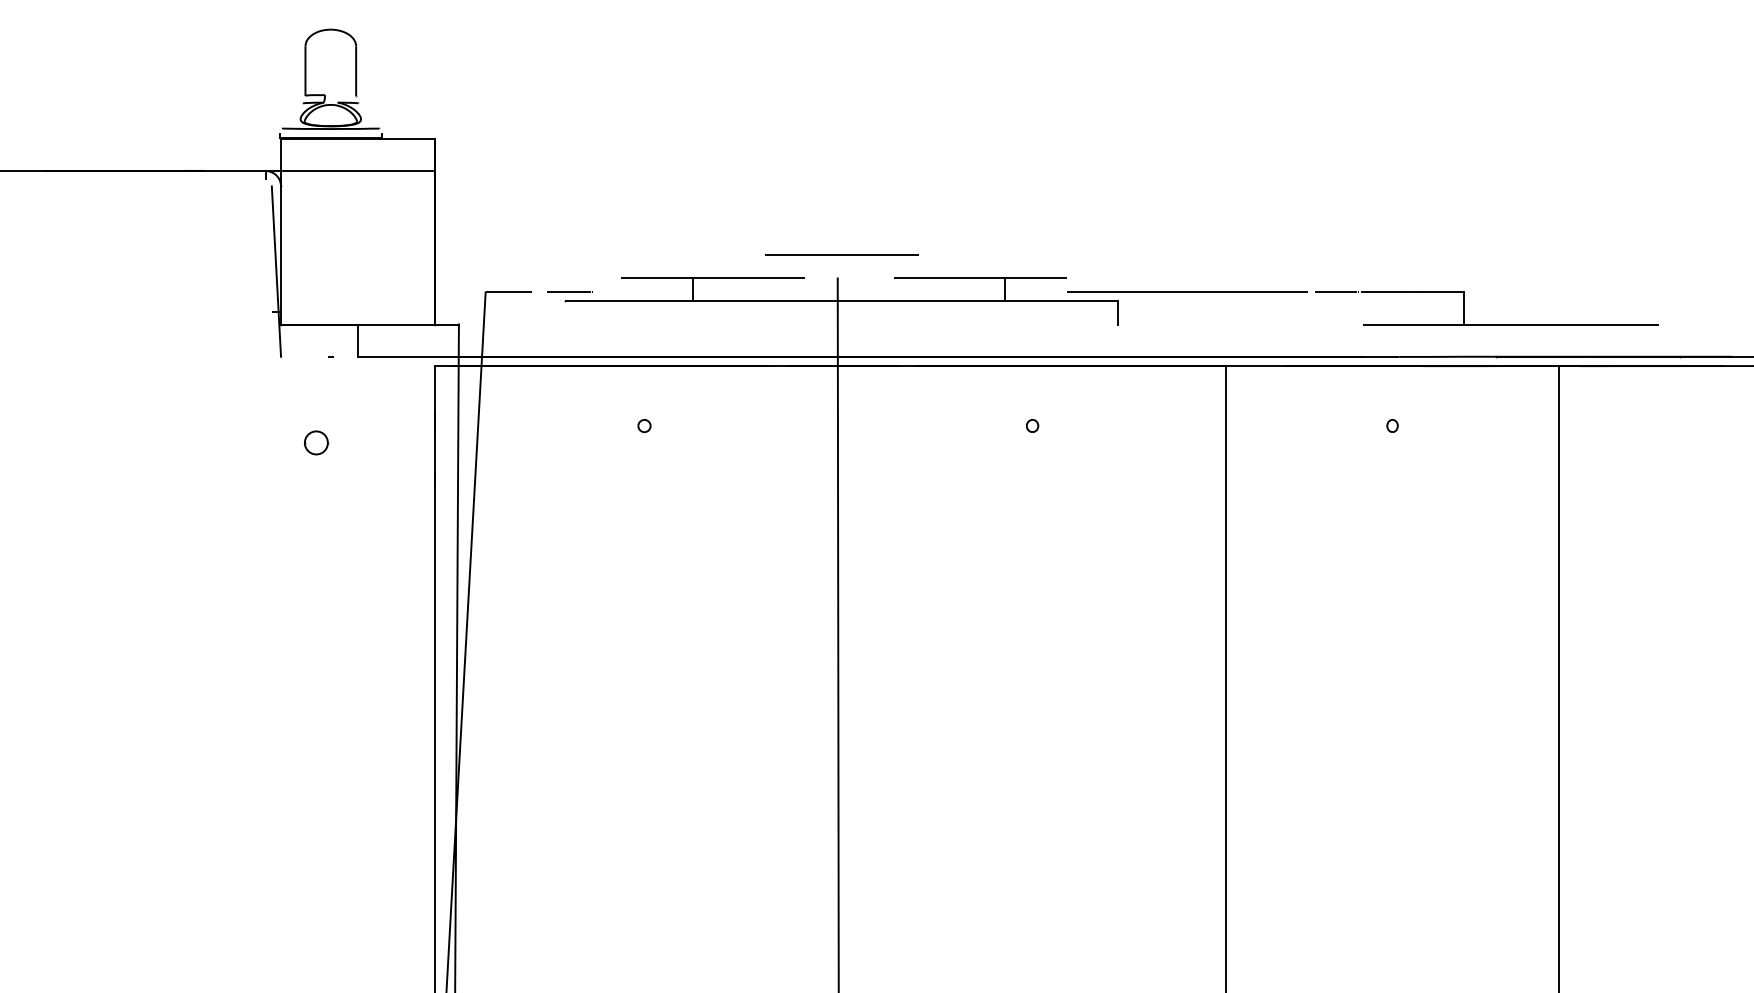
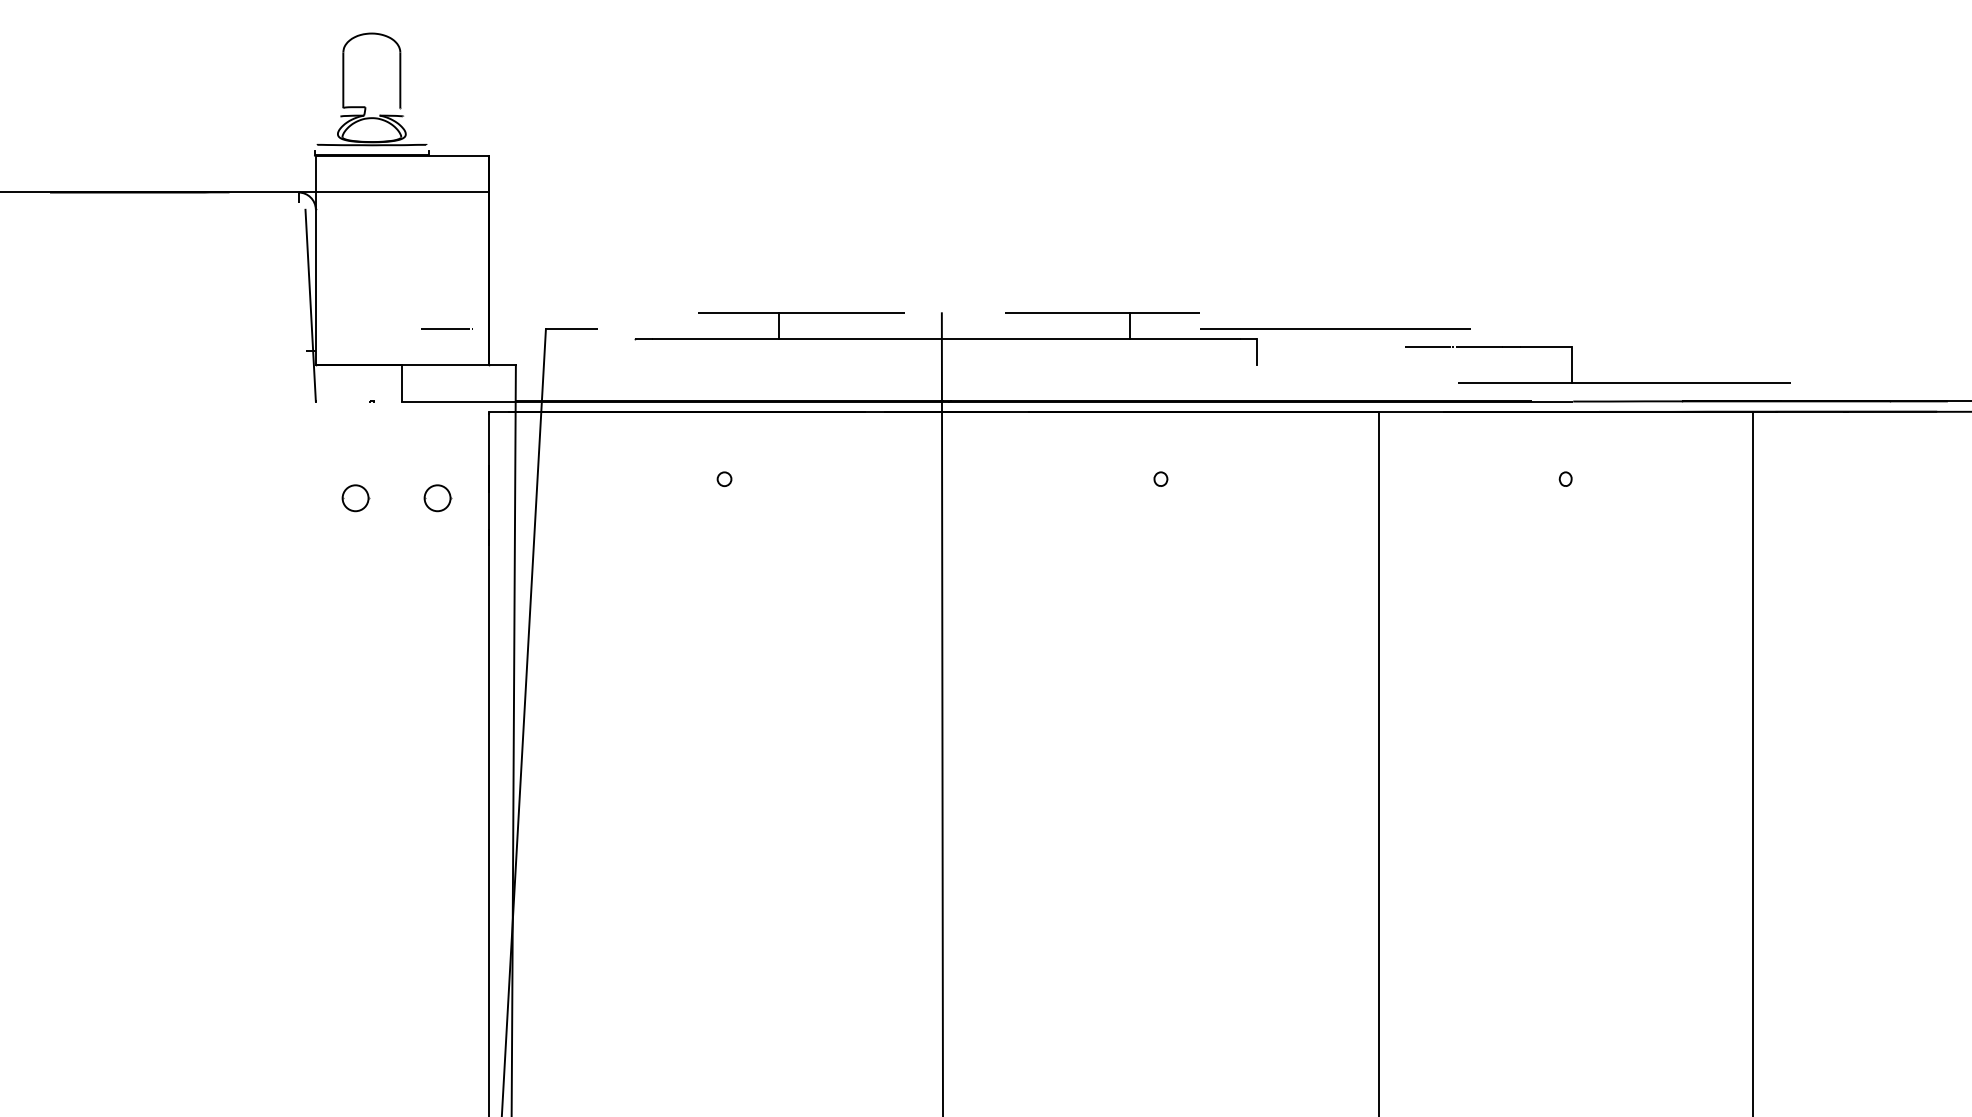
line: (841, 254) -> (946, 286), removed
line: (569, 291) -> (446, 328), moved
part: (1486, 323) -> (1597, 382), moved
part: (389, 443) -> (437, 498), added

